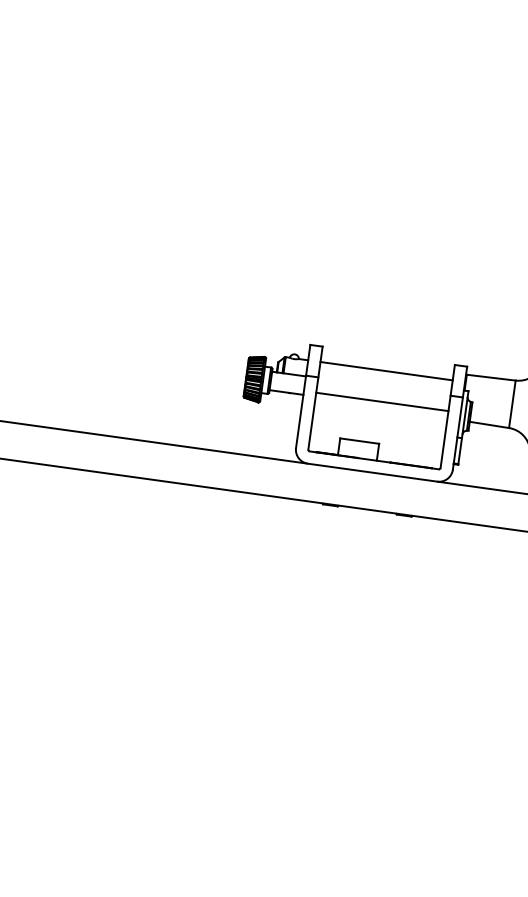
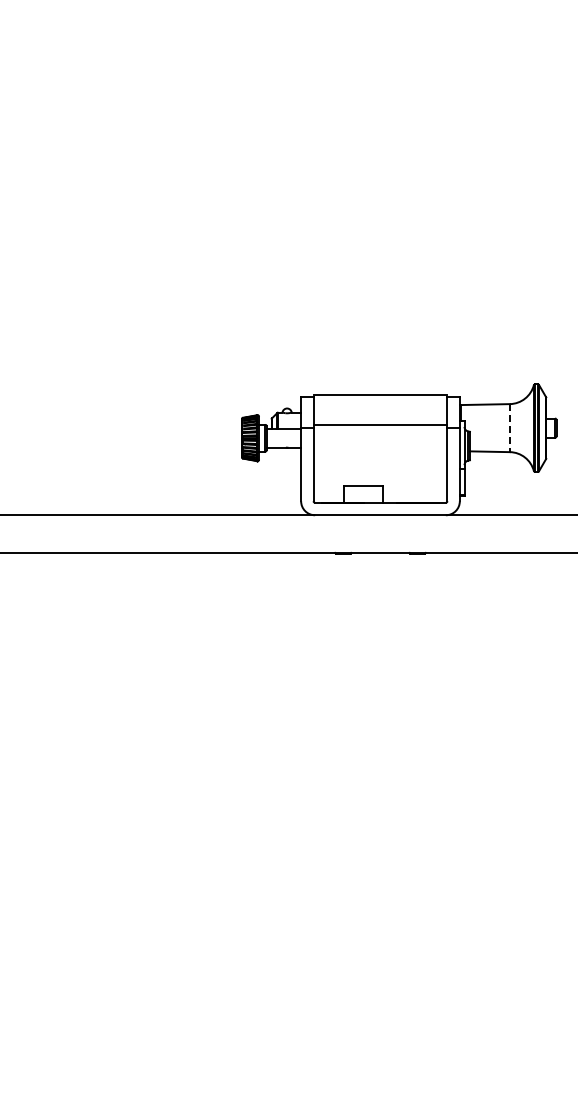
line: (386, 371) -> (380, 394), moved
line: (382, 401) -> (380, 424), moved
line: (511, 404) -> (509, 428), solid -> dashed

